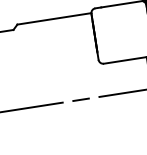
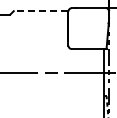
line: (53, 19) -> (40, 11), solid -> dashed

